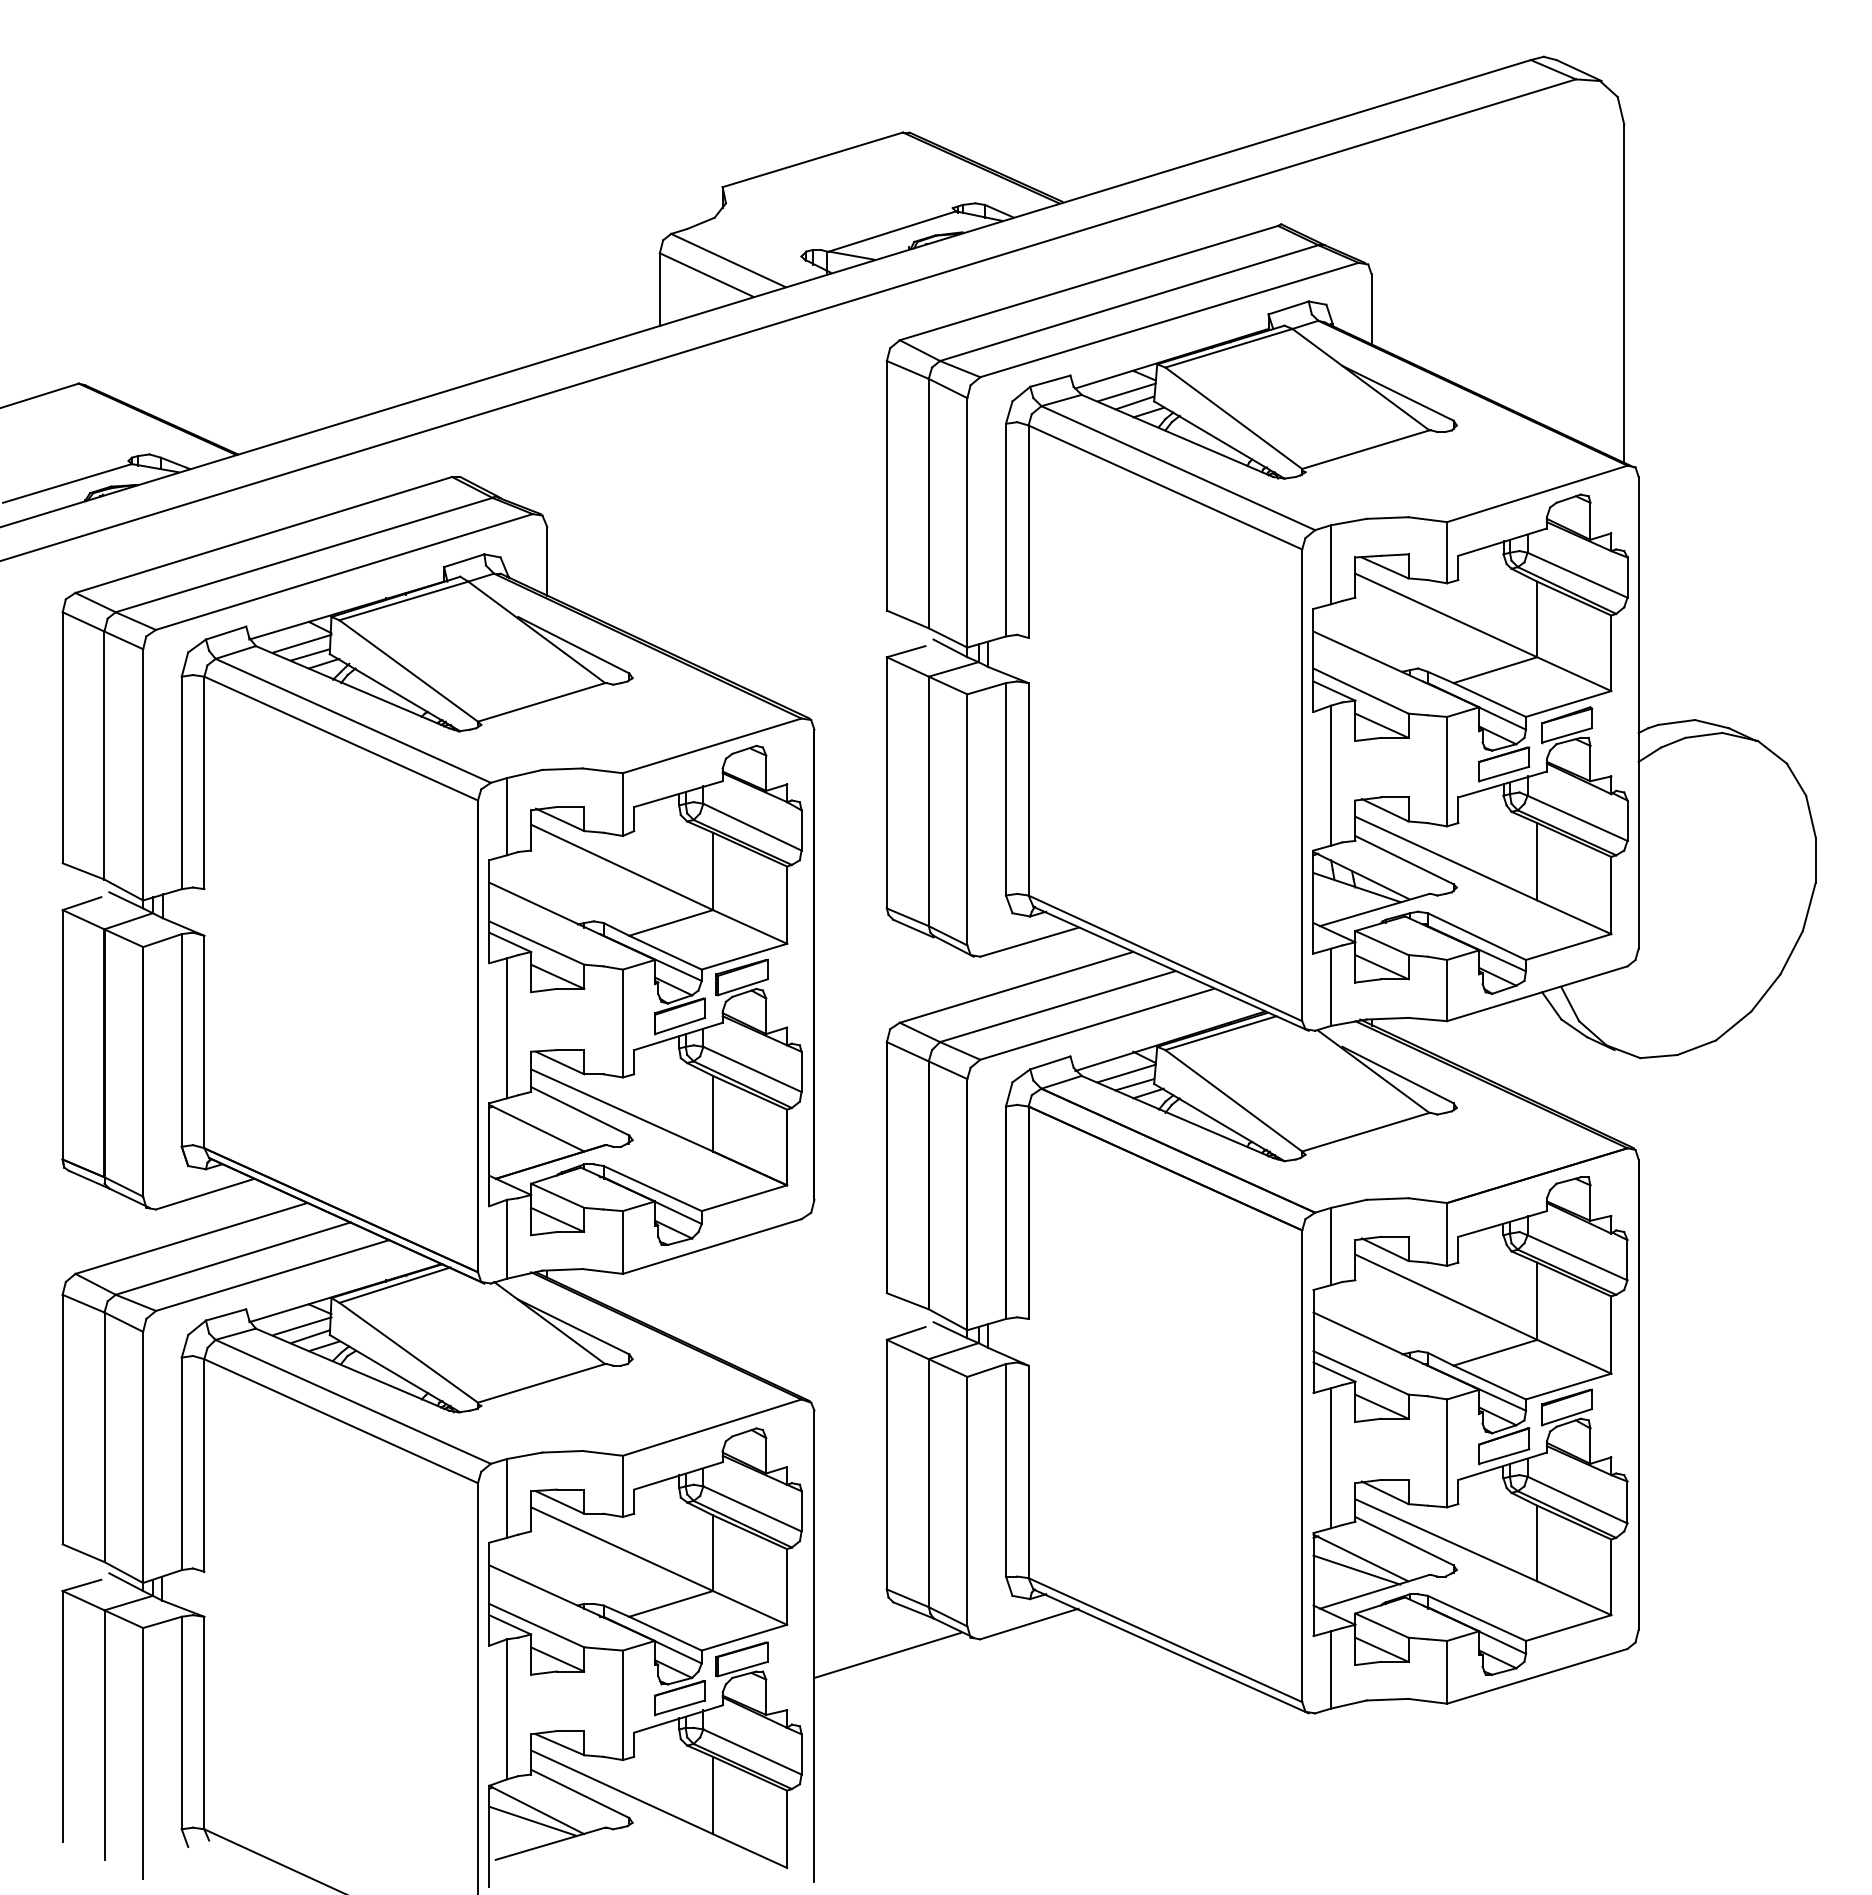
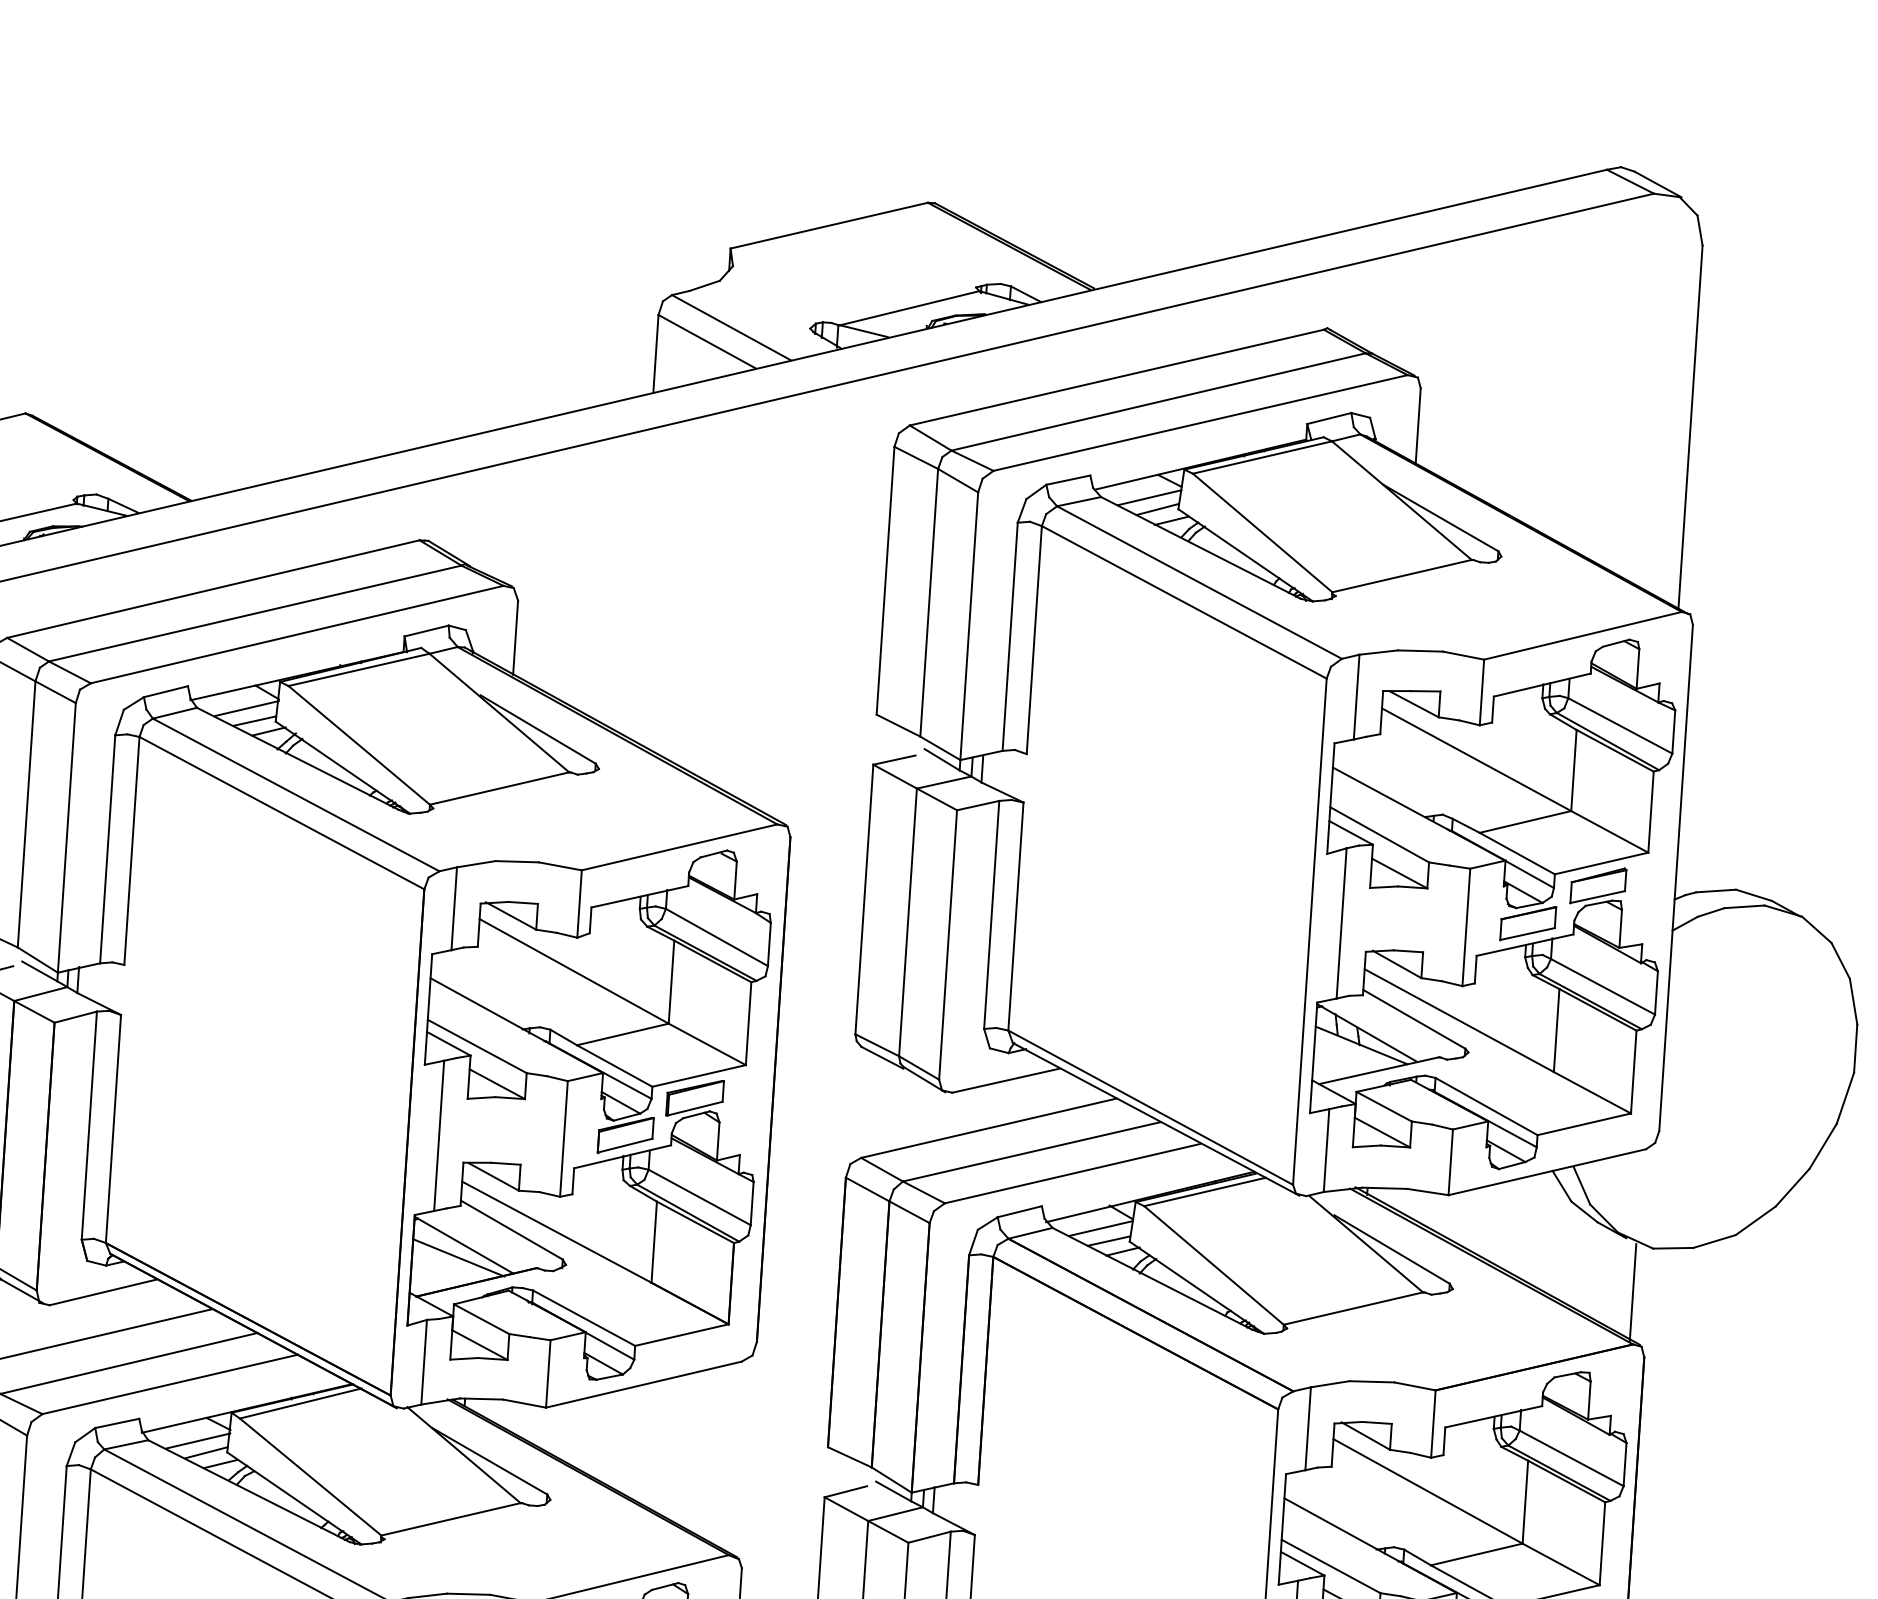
line: (1624, 1100) -> (1633, 1292), added
line: (532, 1139) -> (458, 1256), added

